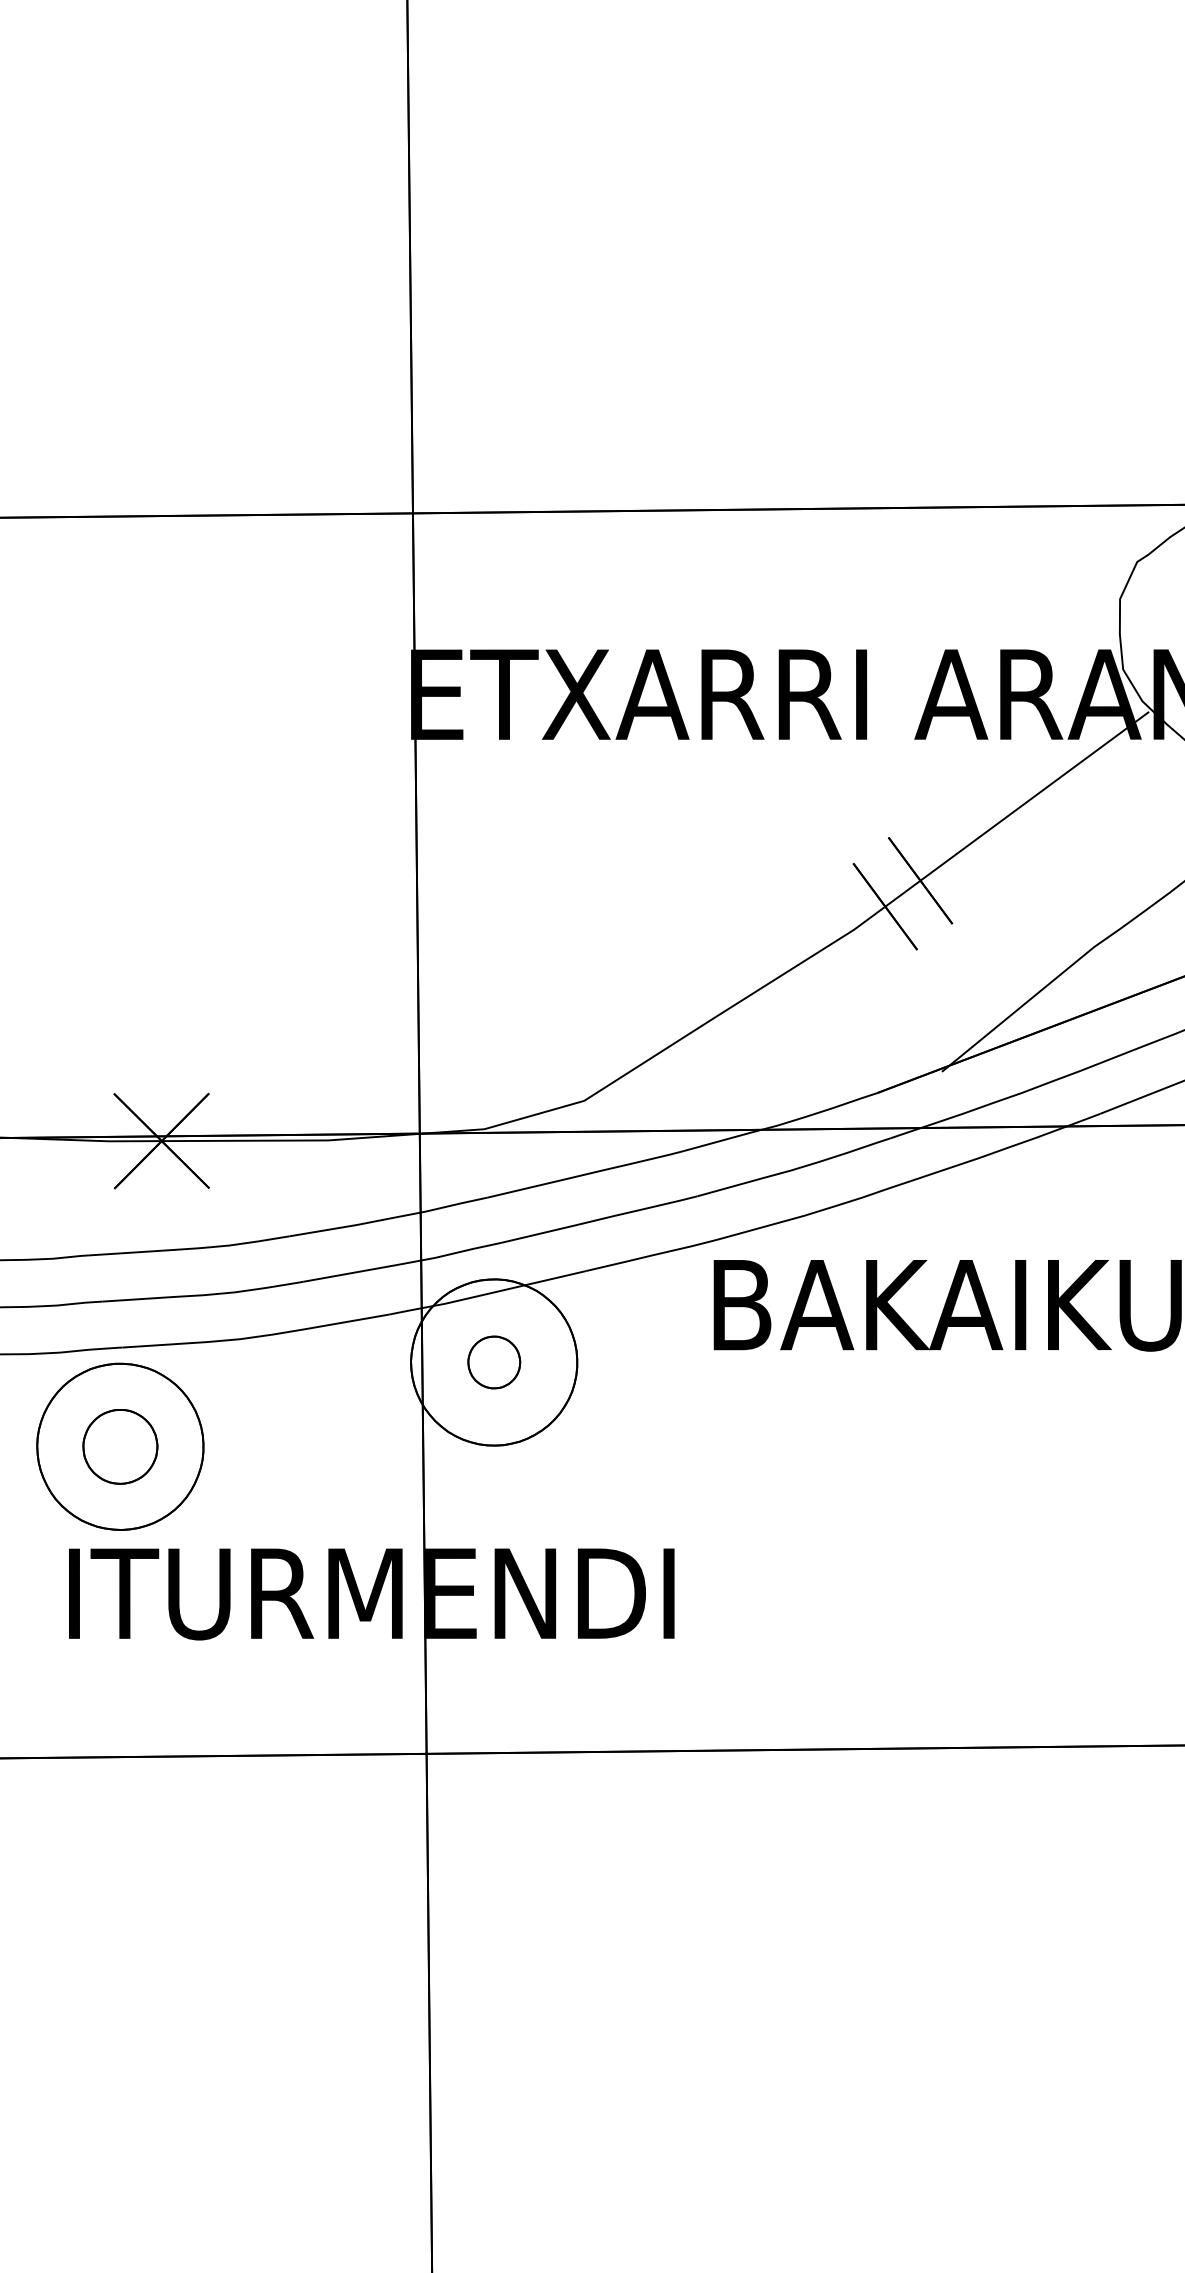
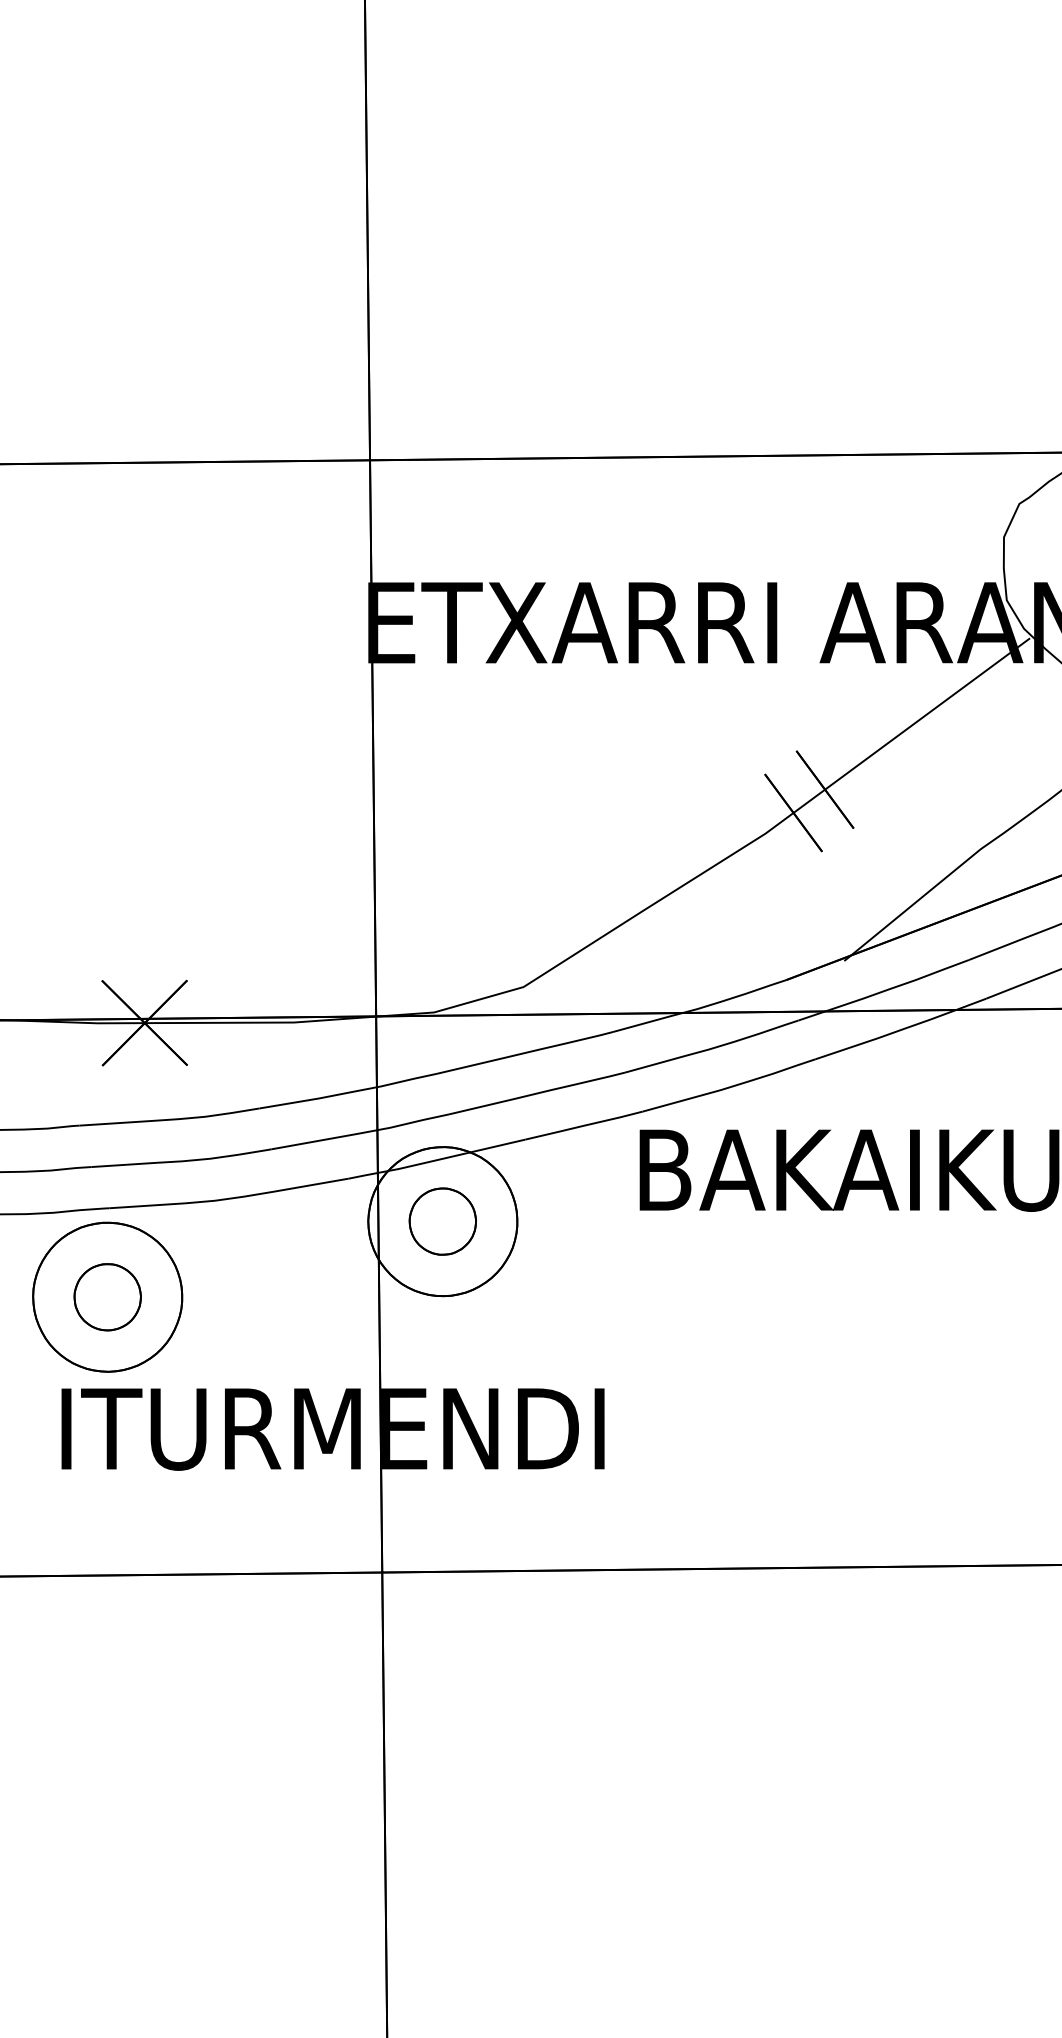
part: (494, 1362) -> (443, 1221), size x1.43

